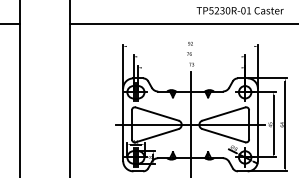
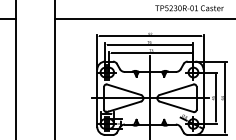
line: (190, 46) -> (150, 36), added
line: (189, 56) -> (149, 44), added
line: (191, 68) -> (151, 53), added

